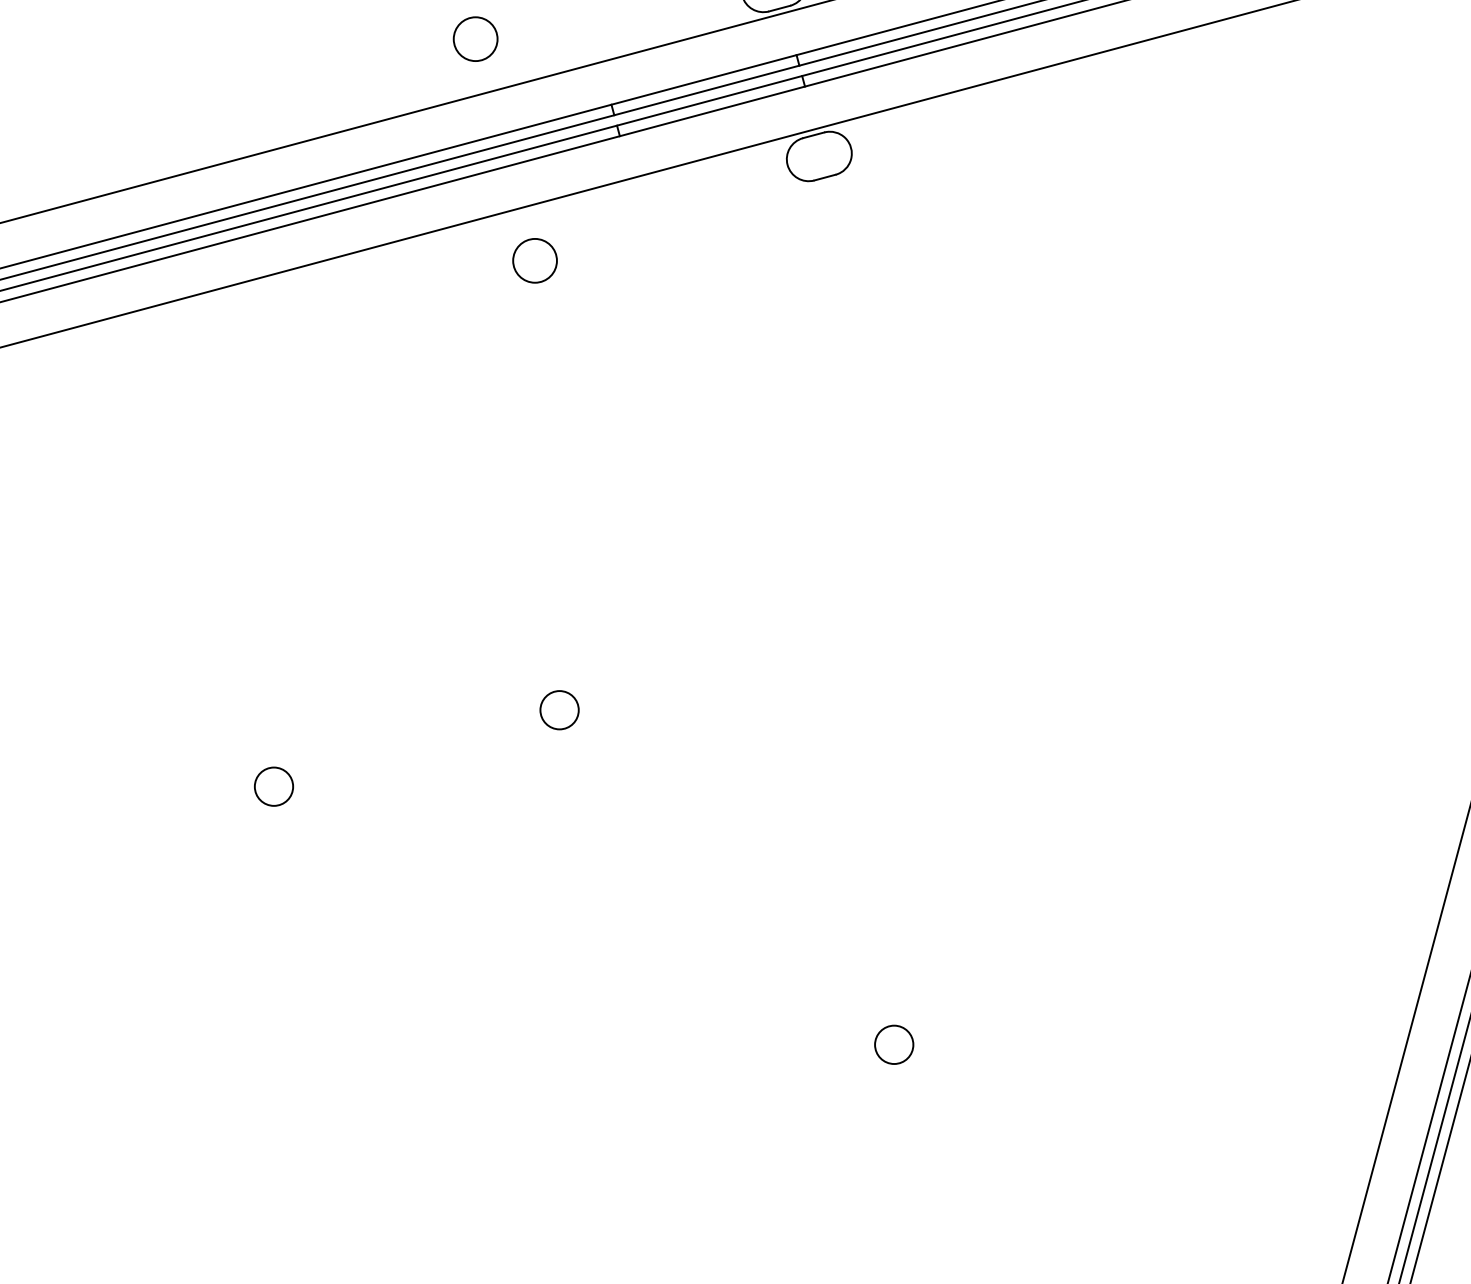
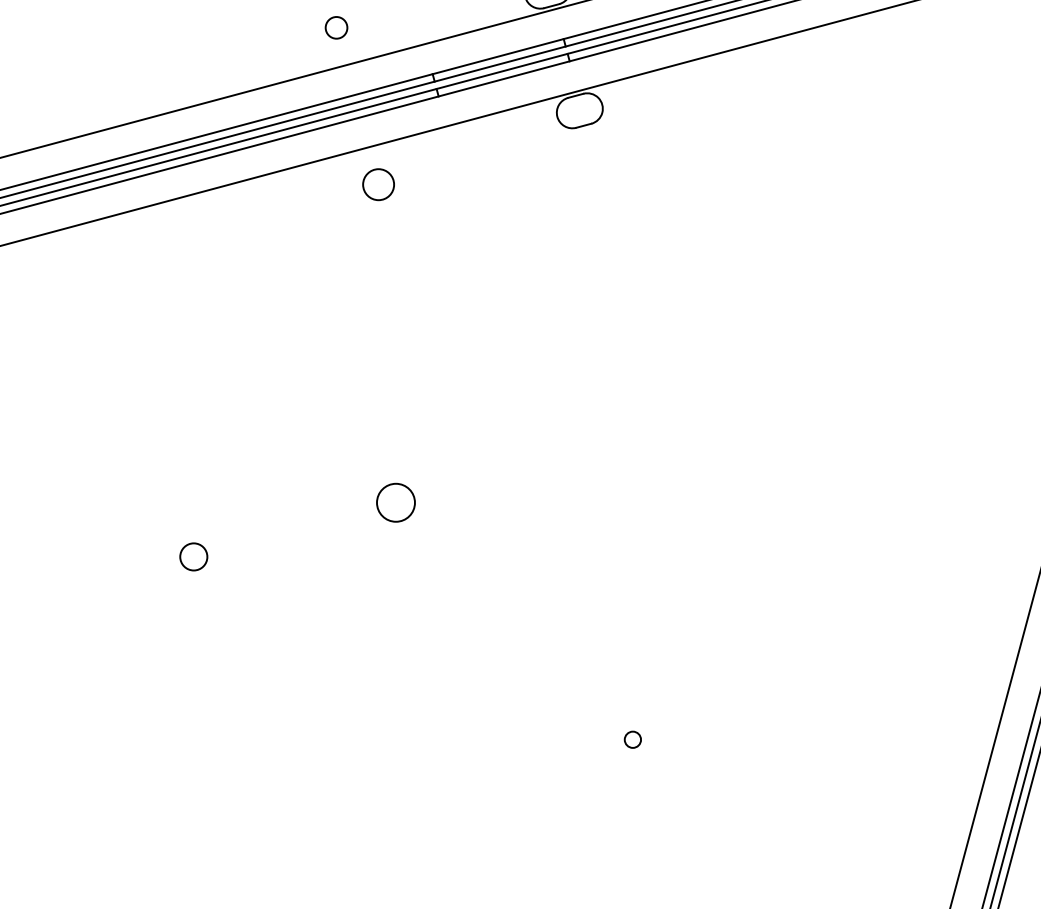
circle: (475, 38) -> (336, 27), size x0.7
circle: (558, 709) -> (395, 502), size x1.4
circle: (893, 1044) -> (632, 739), size x0.6

